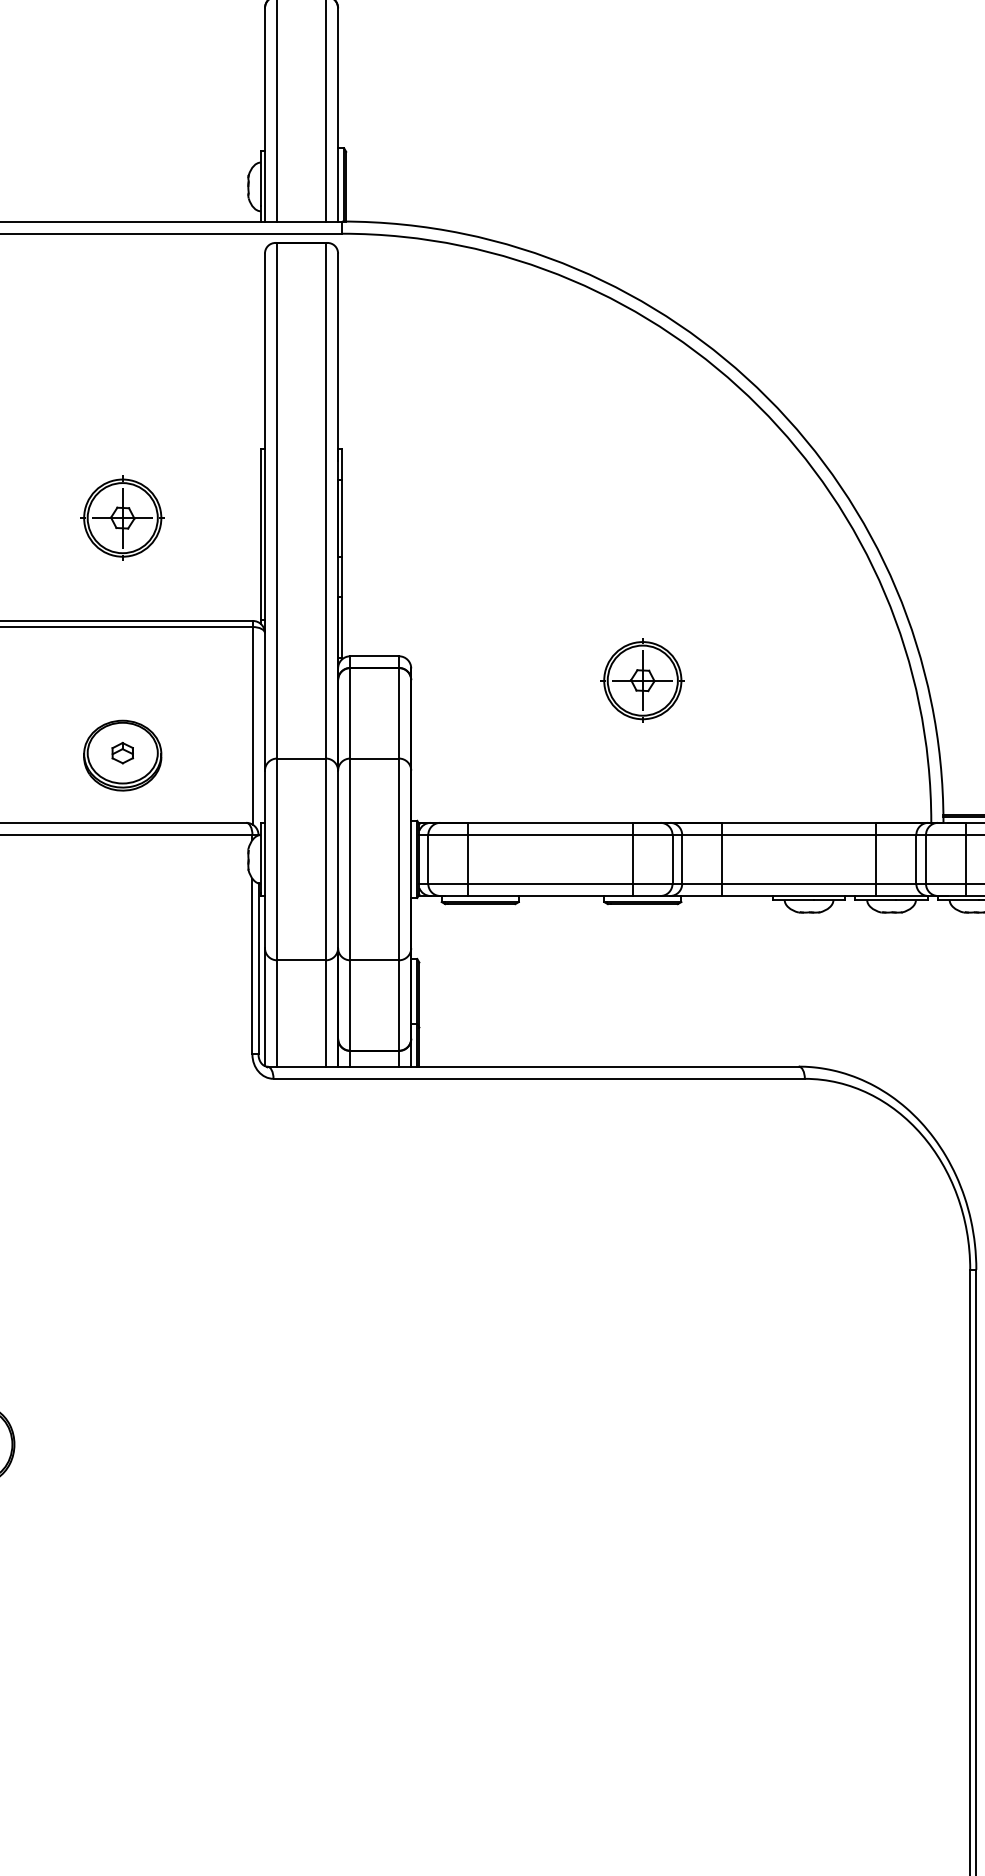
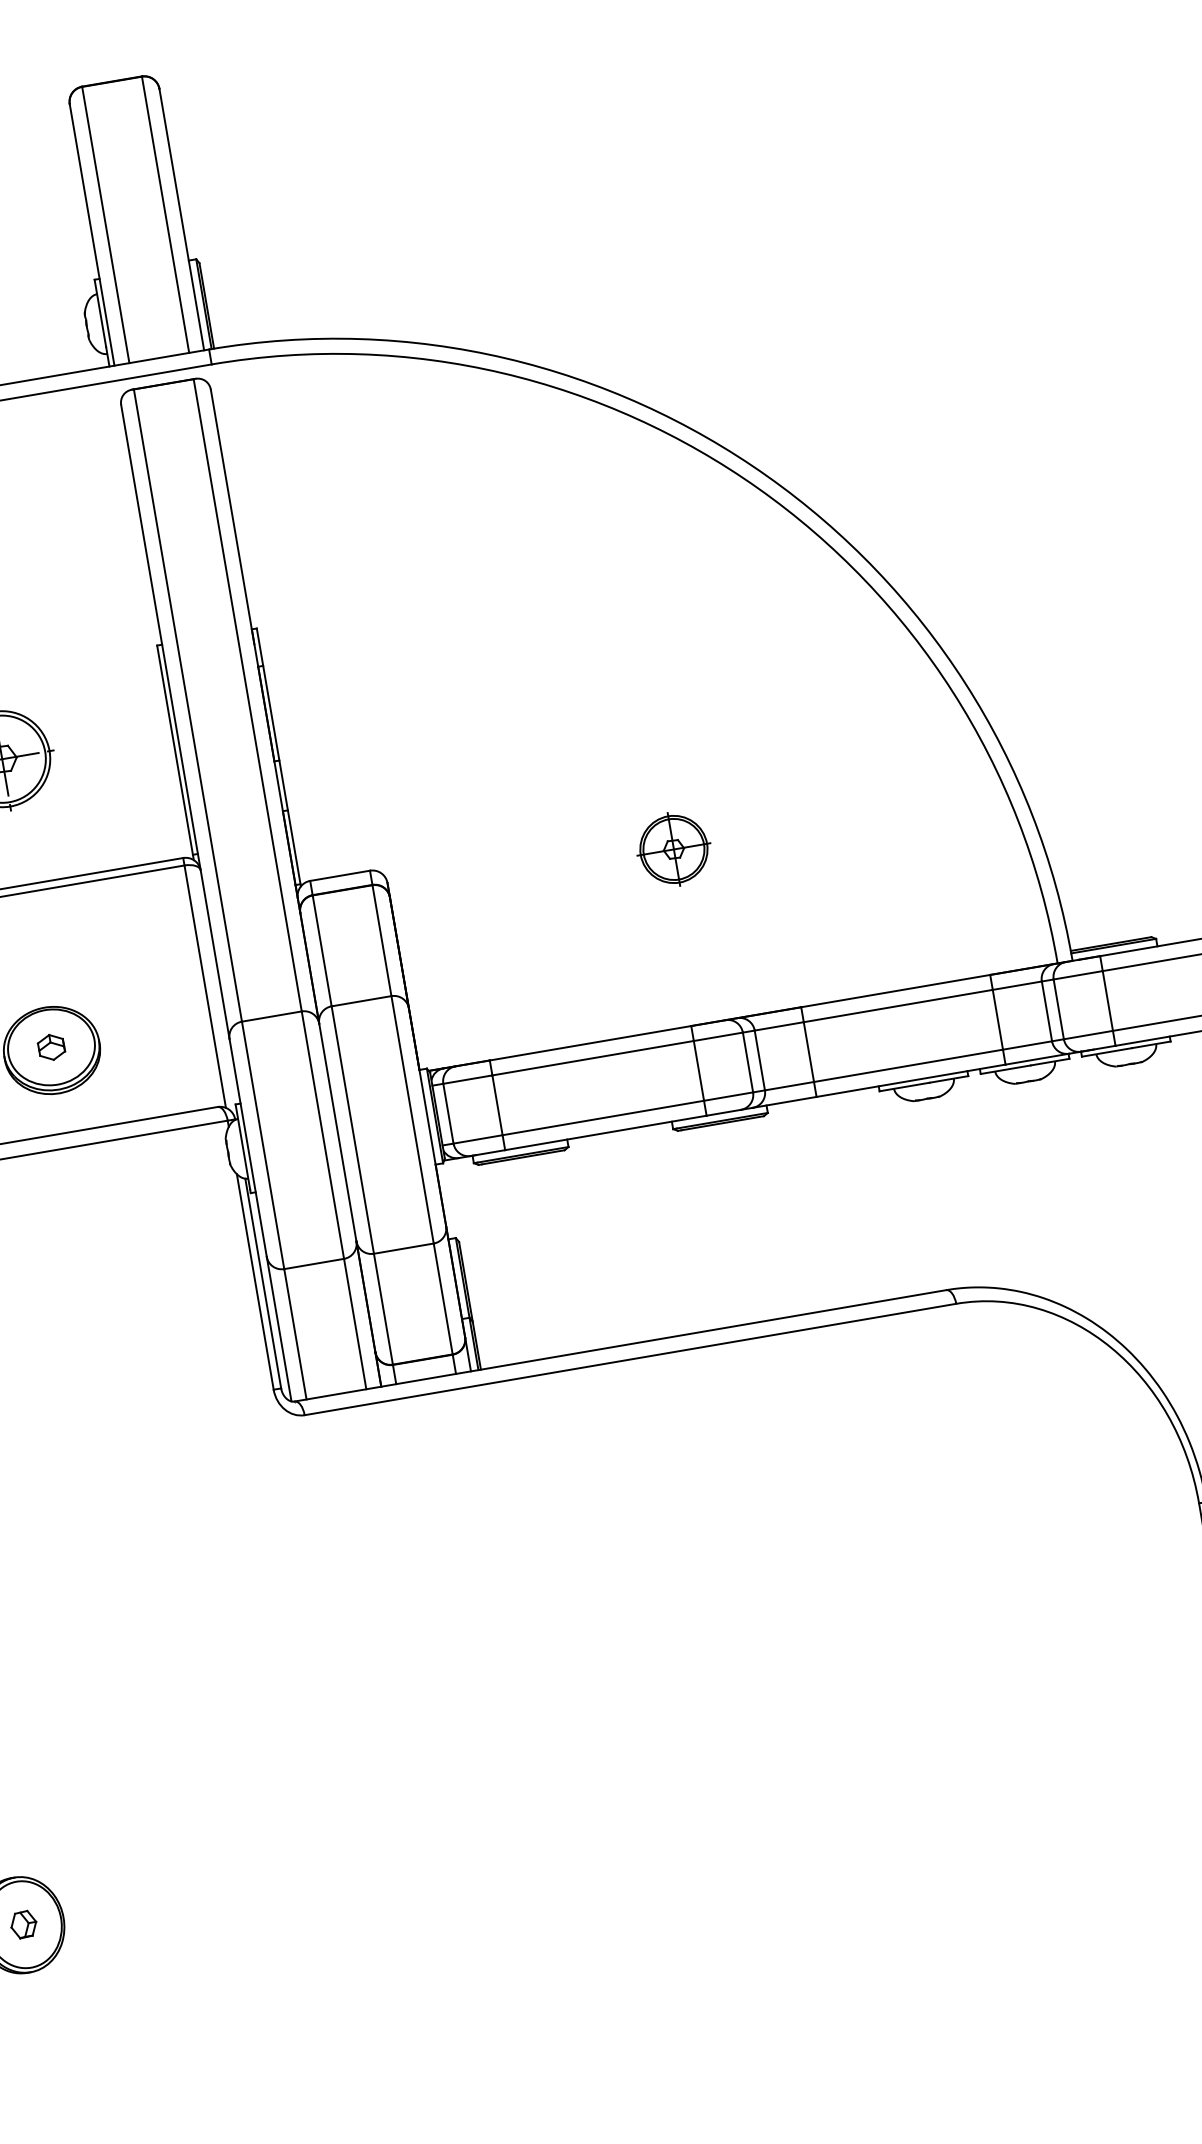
part: (642, 680) -> (673, 849), size x0.7

